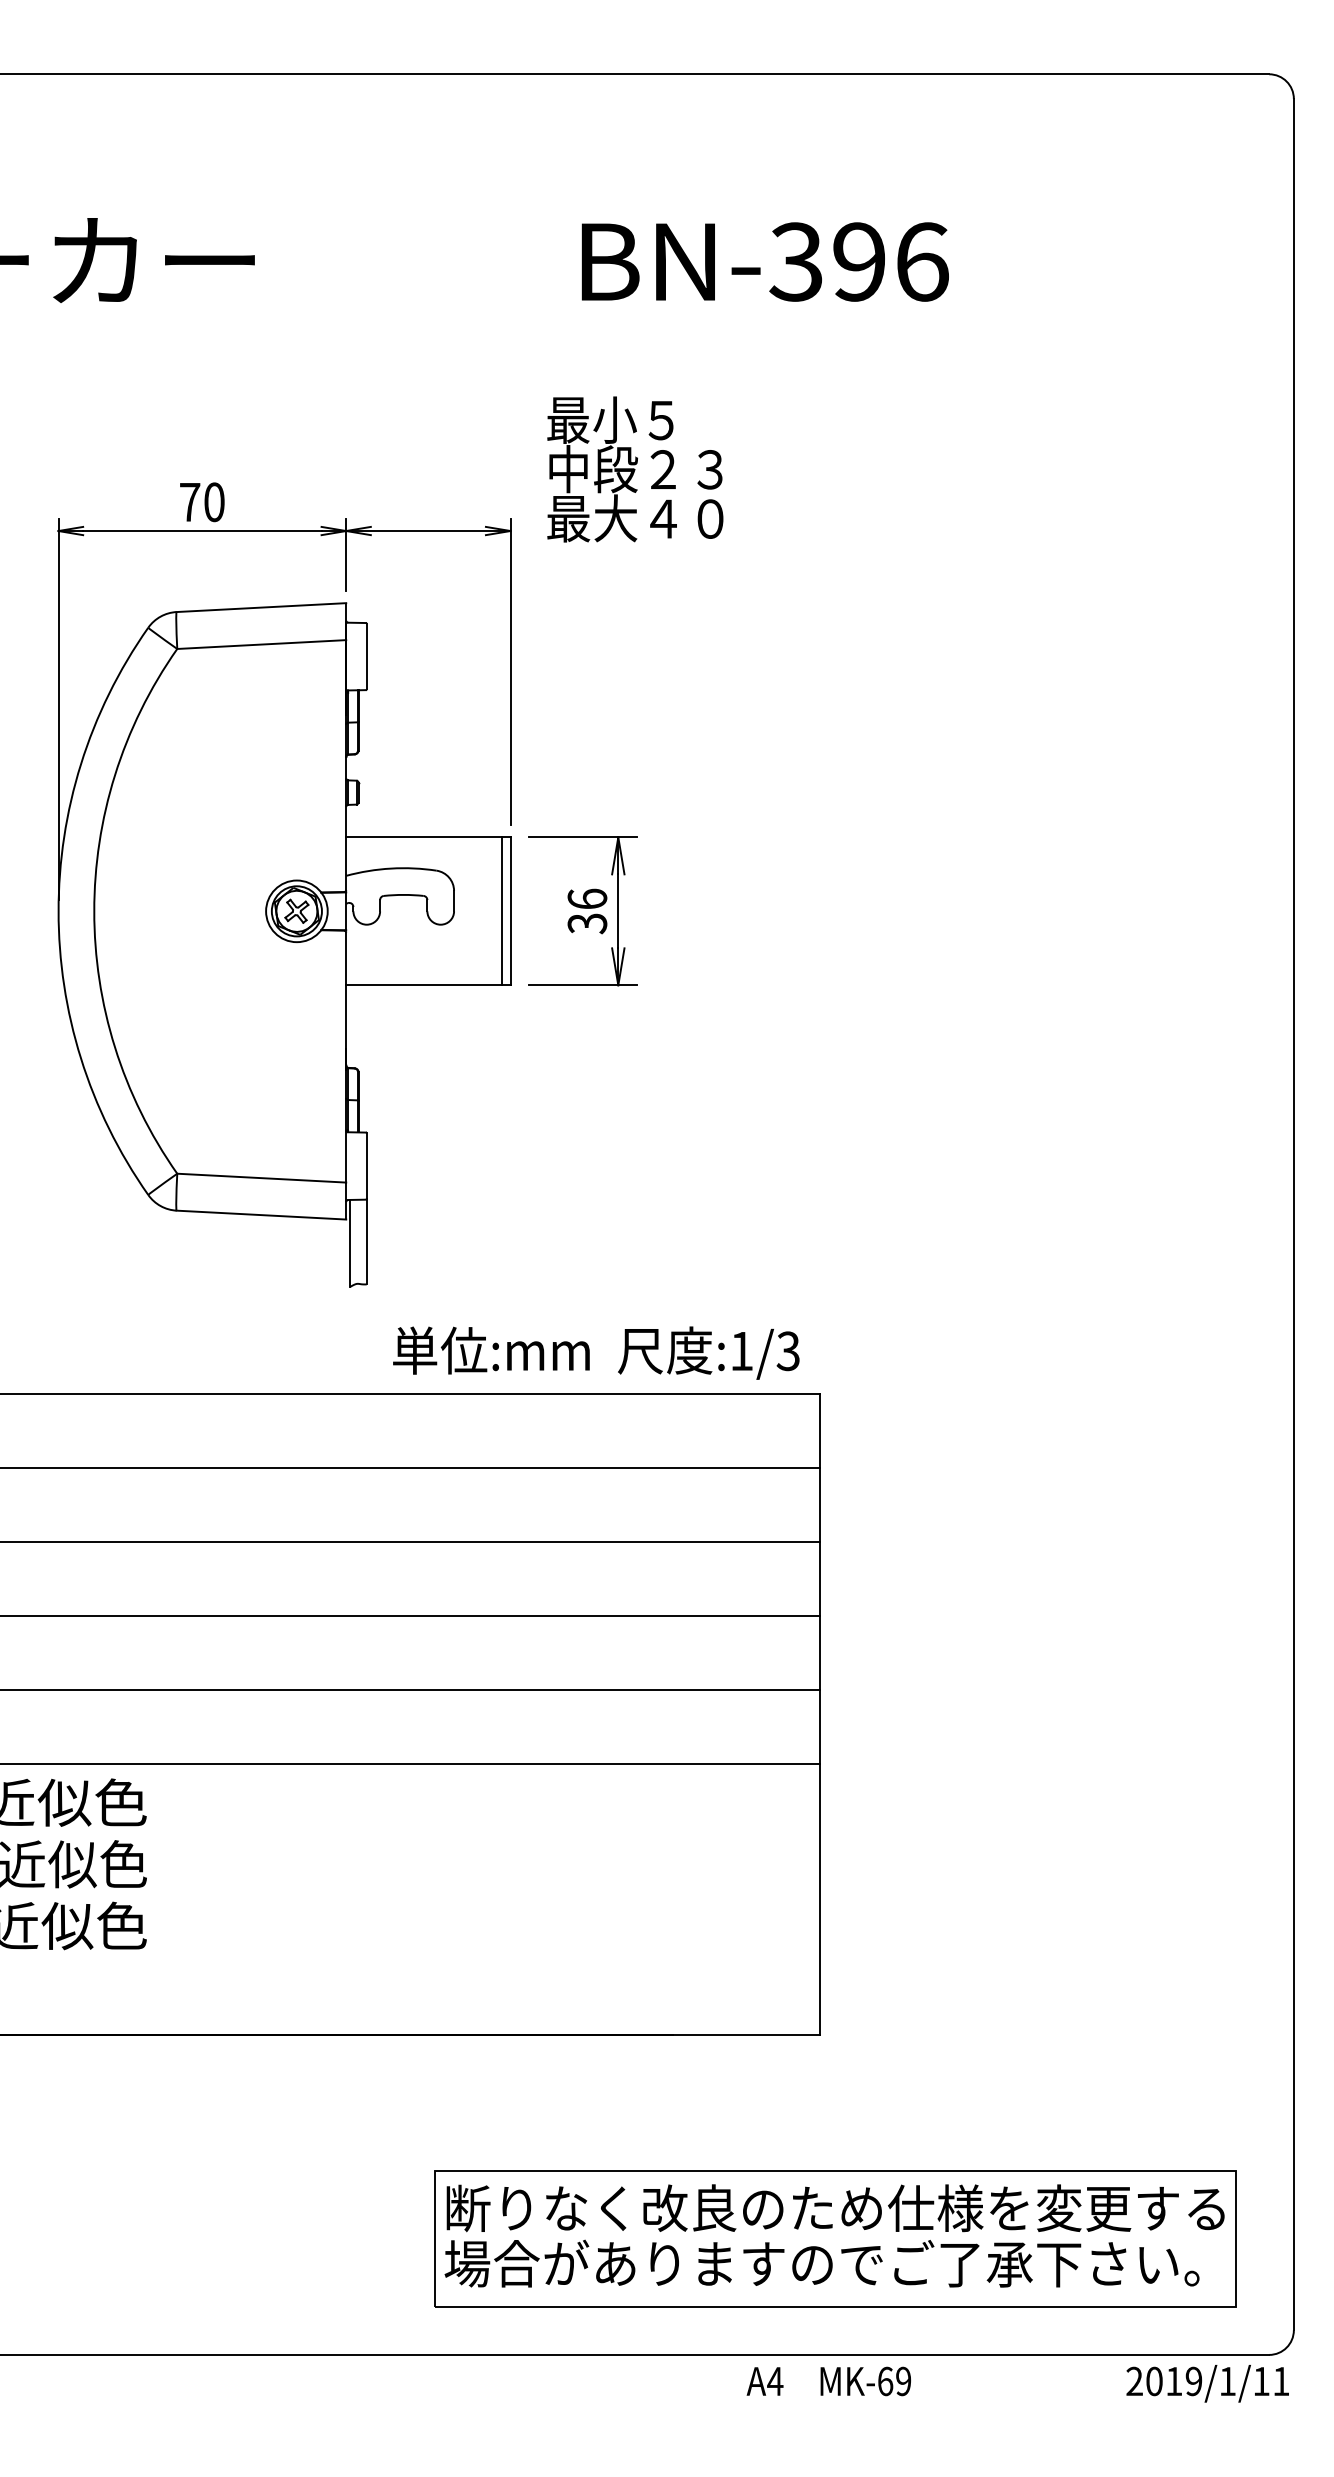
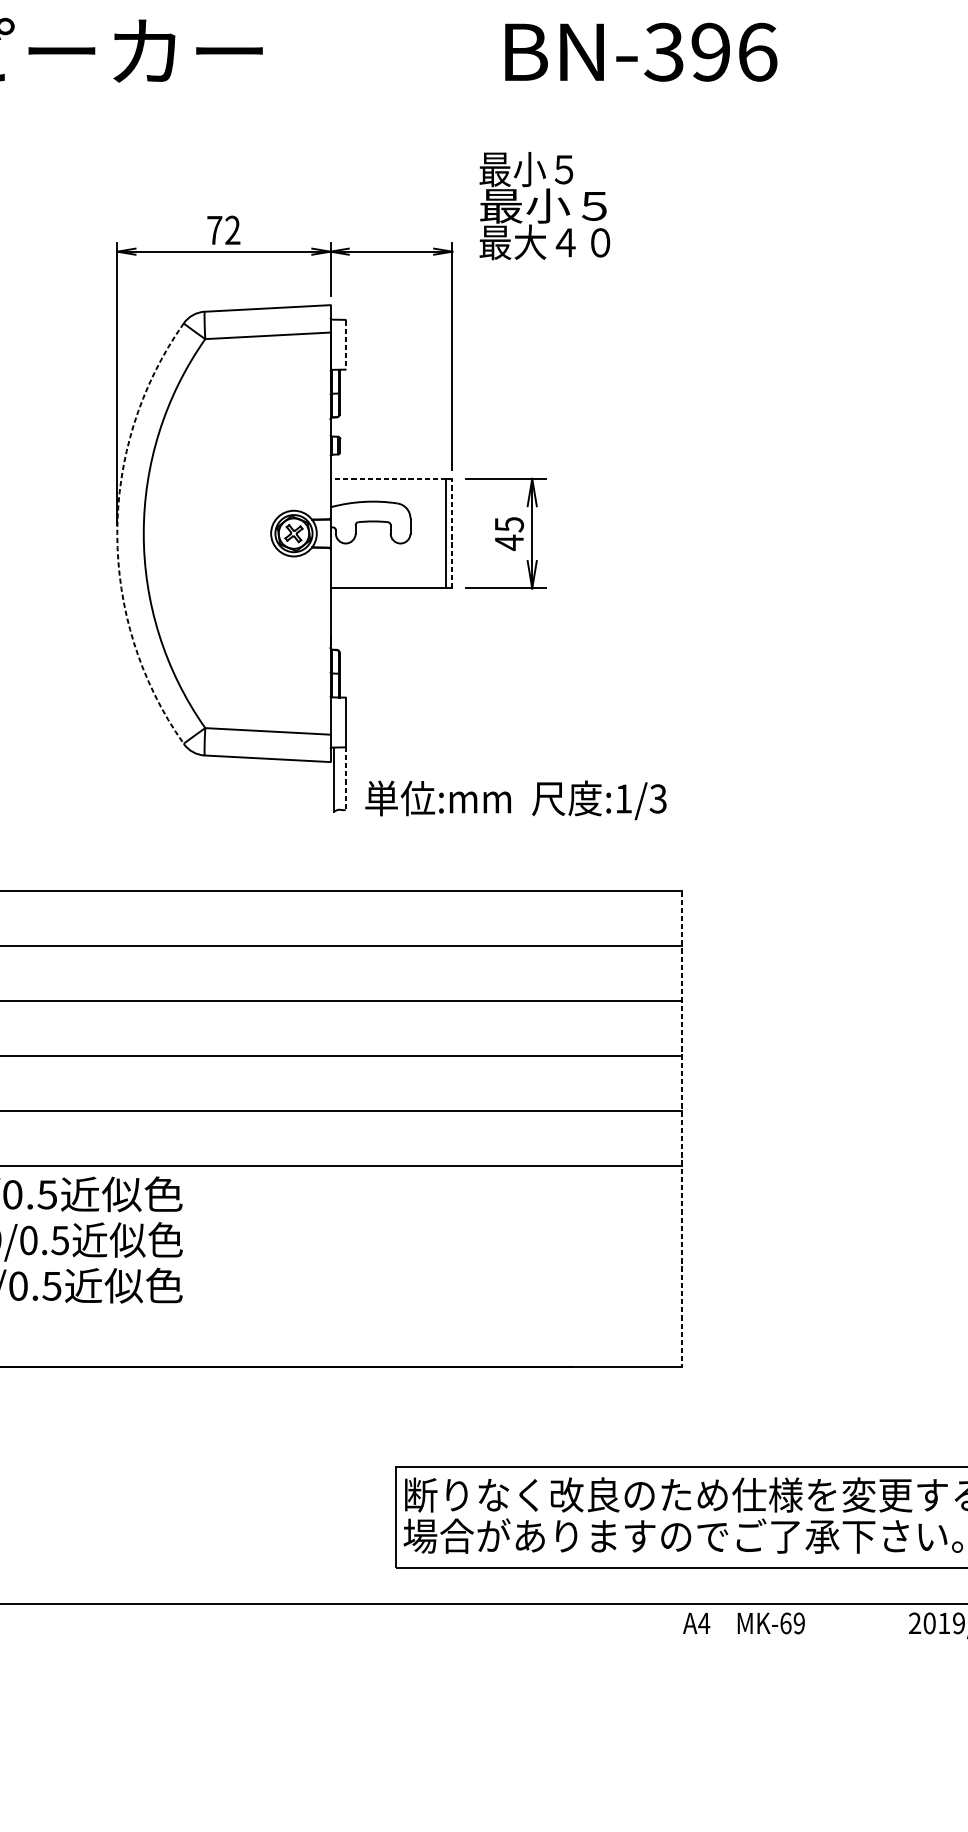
text: (635, 469) -> (544, 206), 中段２３ -> 最小５
text: (214, 502) -> (232, 230), 70 -> 72
line: (366, 656) -> (345, 344), solid -> dashed
line: (423, 837) -> (387, 478), solid -> dashed
arc: (58, 911) -> (117, 533), solid -> dashed
line: (510, 911) -> (452, 533), solid -> dashed
text: (587, 911) -> (509, 533), 36 -> 45
line: (366, 1241) -> (345, 778), solid -> dashed
text: (596, 1352) -> (516, 799), moved
line: (820, 1714) -> (682, 1128), solid -> dashed
text: (828, 2381) -> (743, 1623), moved

